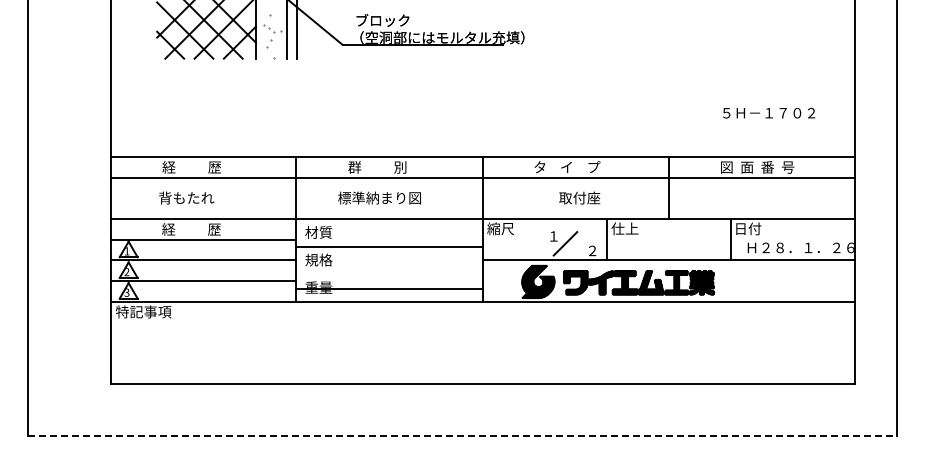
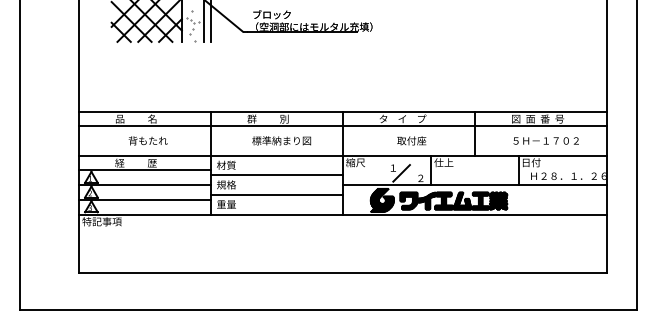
text: (769, 113) -> (546, 141), moved
text: (191, 166) -> (136, 118), 経          歴 -> 品          名
text: (186, 197) -> (148, 140), moved
text: (379, 197) -> (281, 140), moved
line: (389, 289) -> (276, 195), moved
line: (462, 436) -> (328, 310), dashed -> solid

